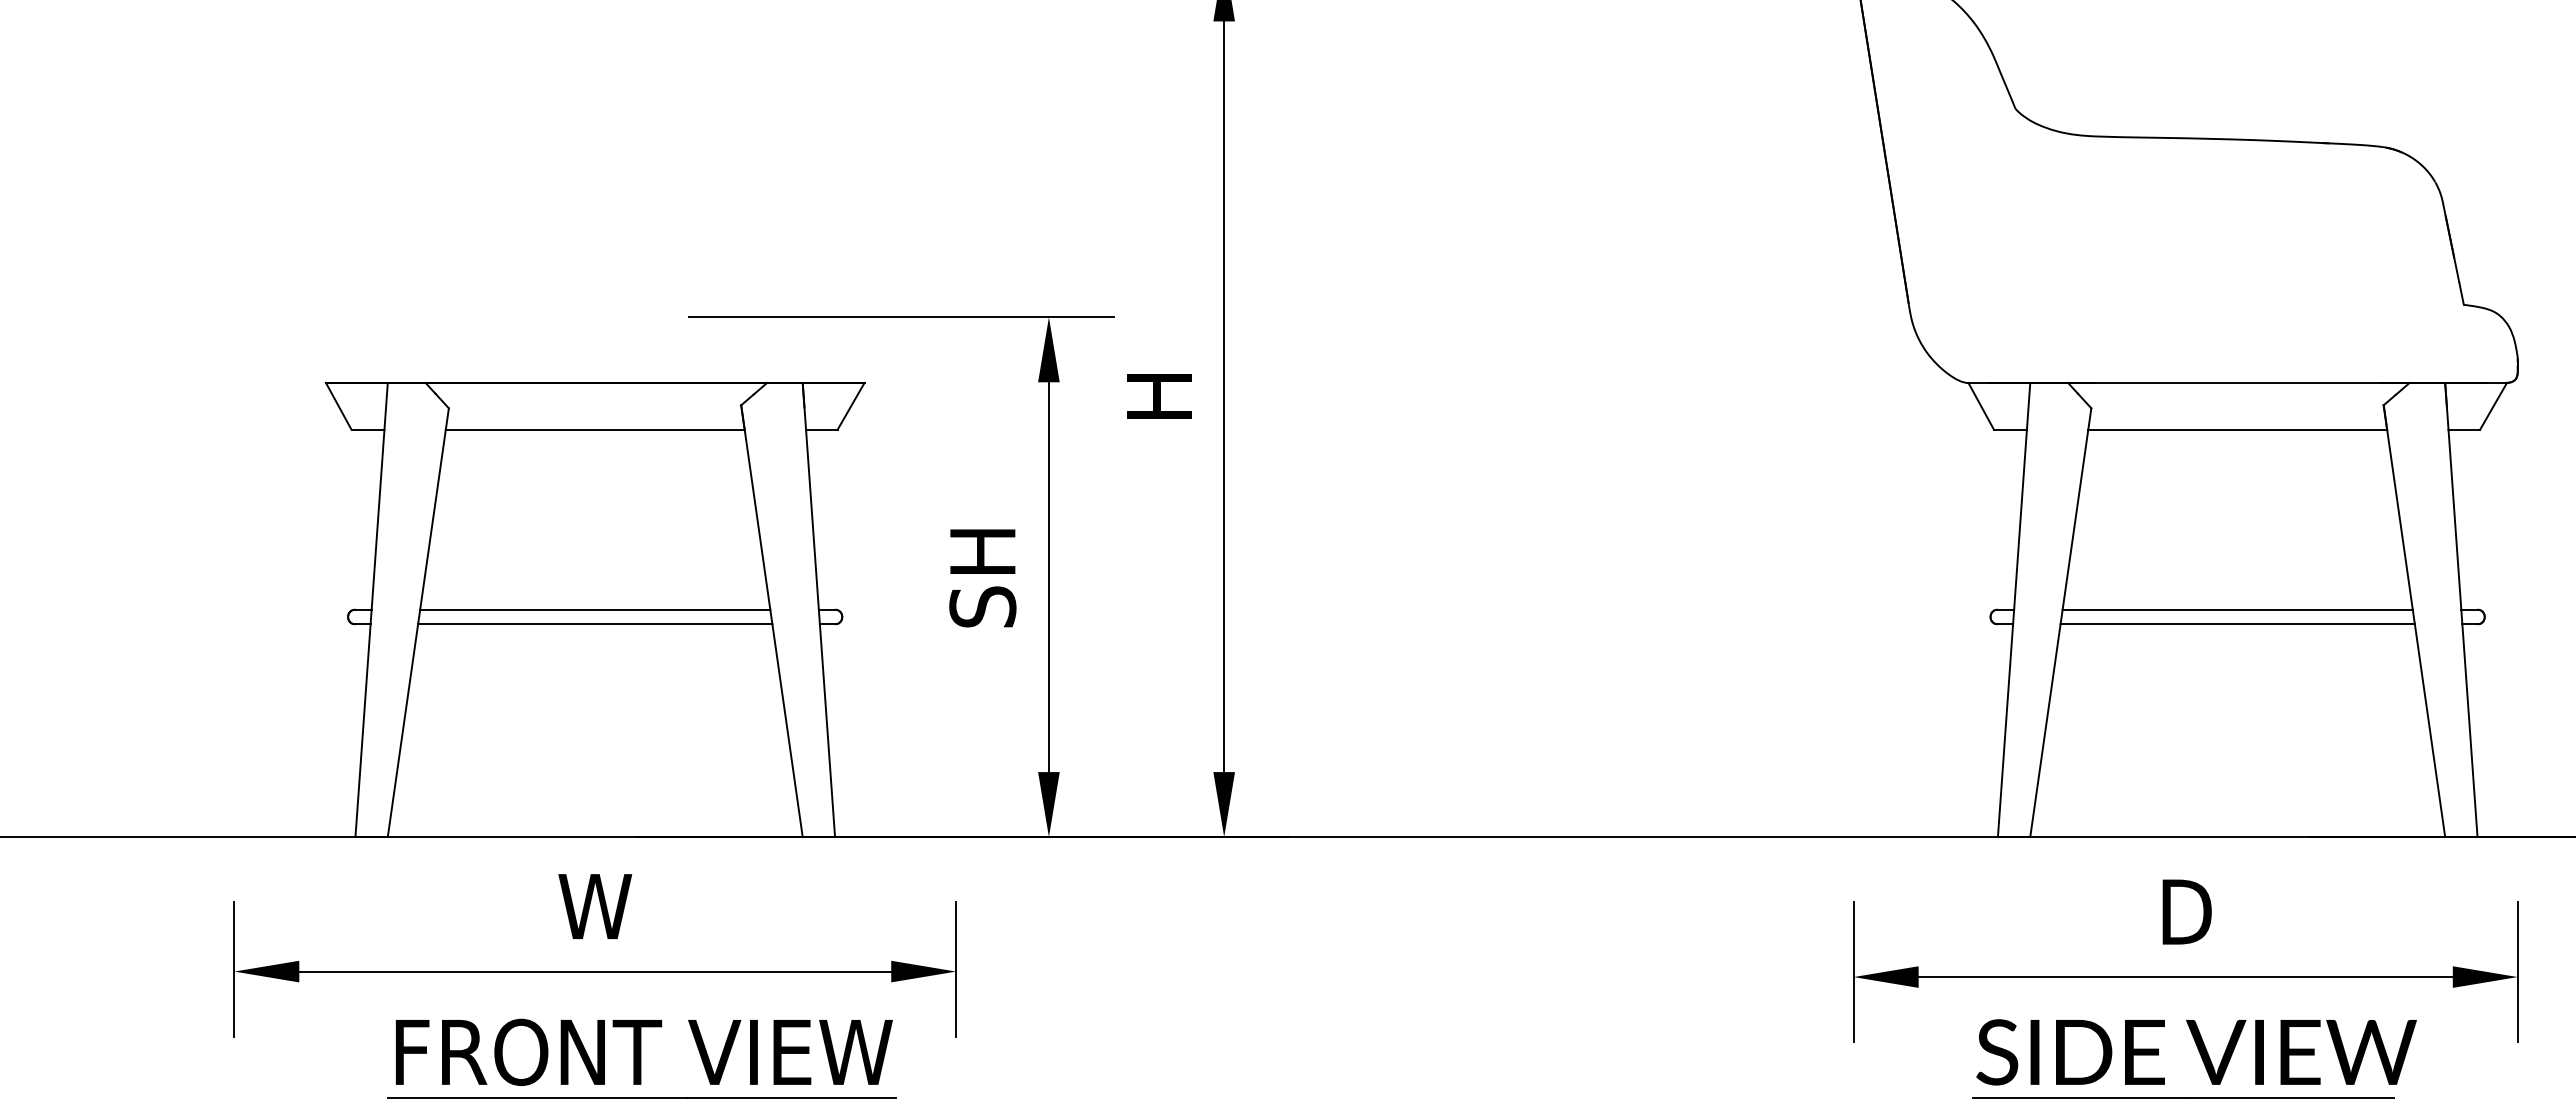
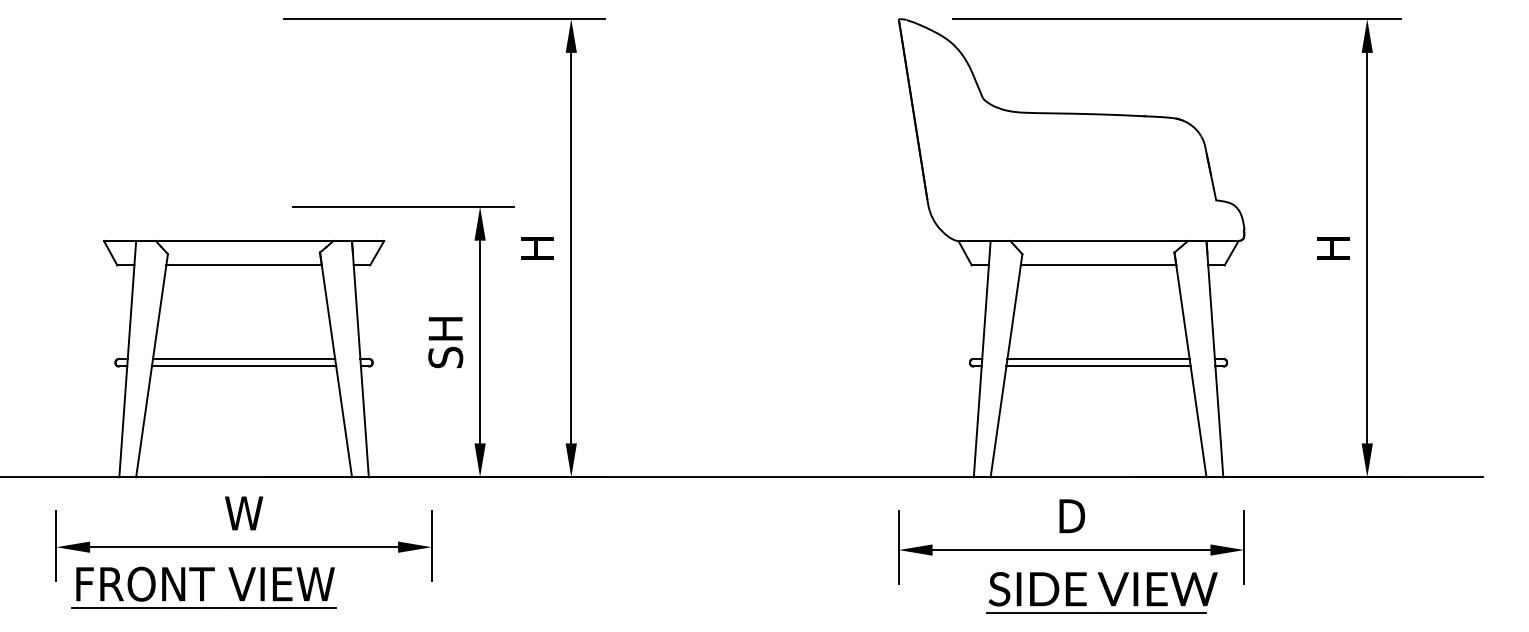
part: (640, 1058) -> (203, 587), moved
part: (2193, 1058) -> (1101, 592), moved

